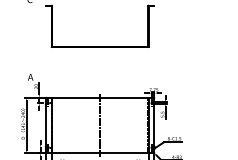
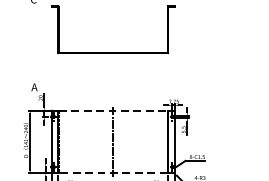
line: (100, 97) -> (113, 110), solid -> dashed
line: (99, 153) -> (112, 173), solid -> dashed

